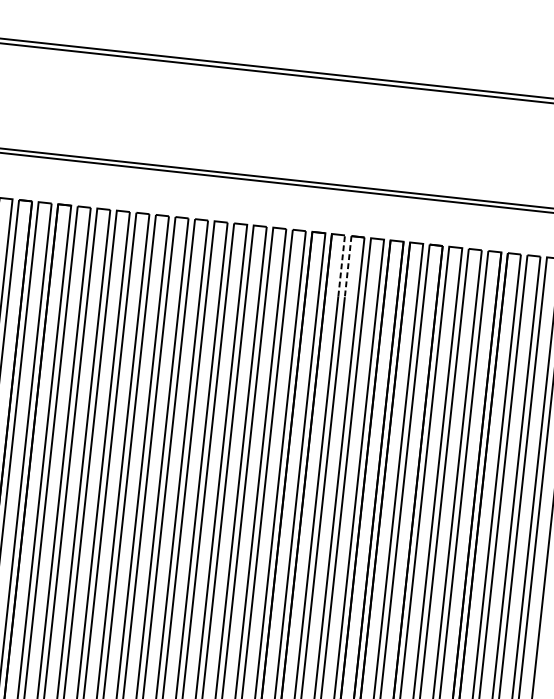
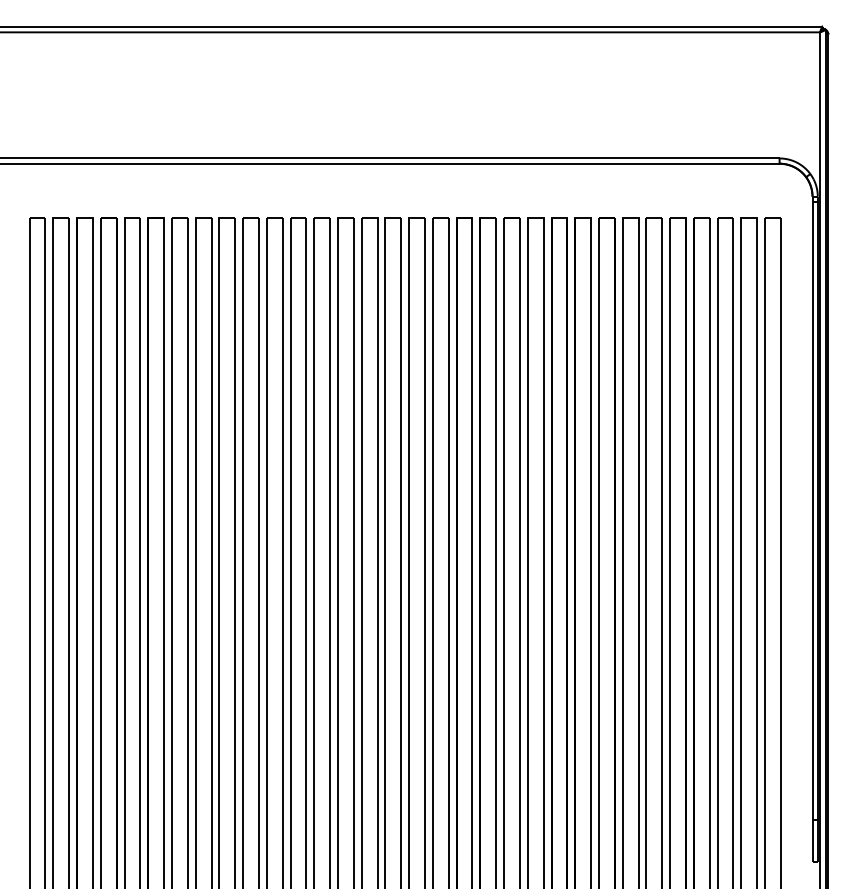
line: (341, 265) -> (496, 254), dashed -> solid
line: (348, 267) -> (504, 255), dashed -> solid

